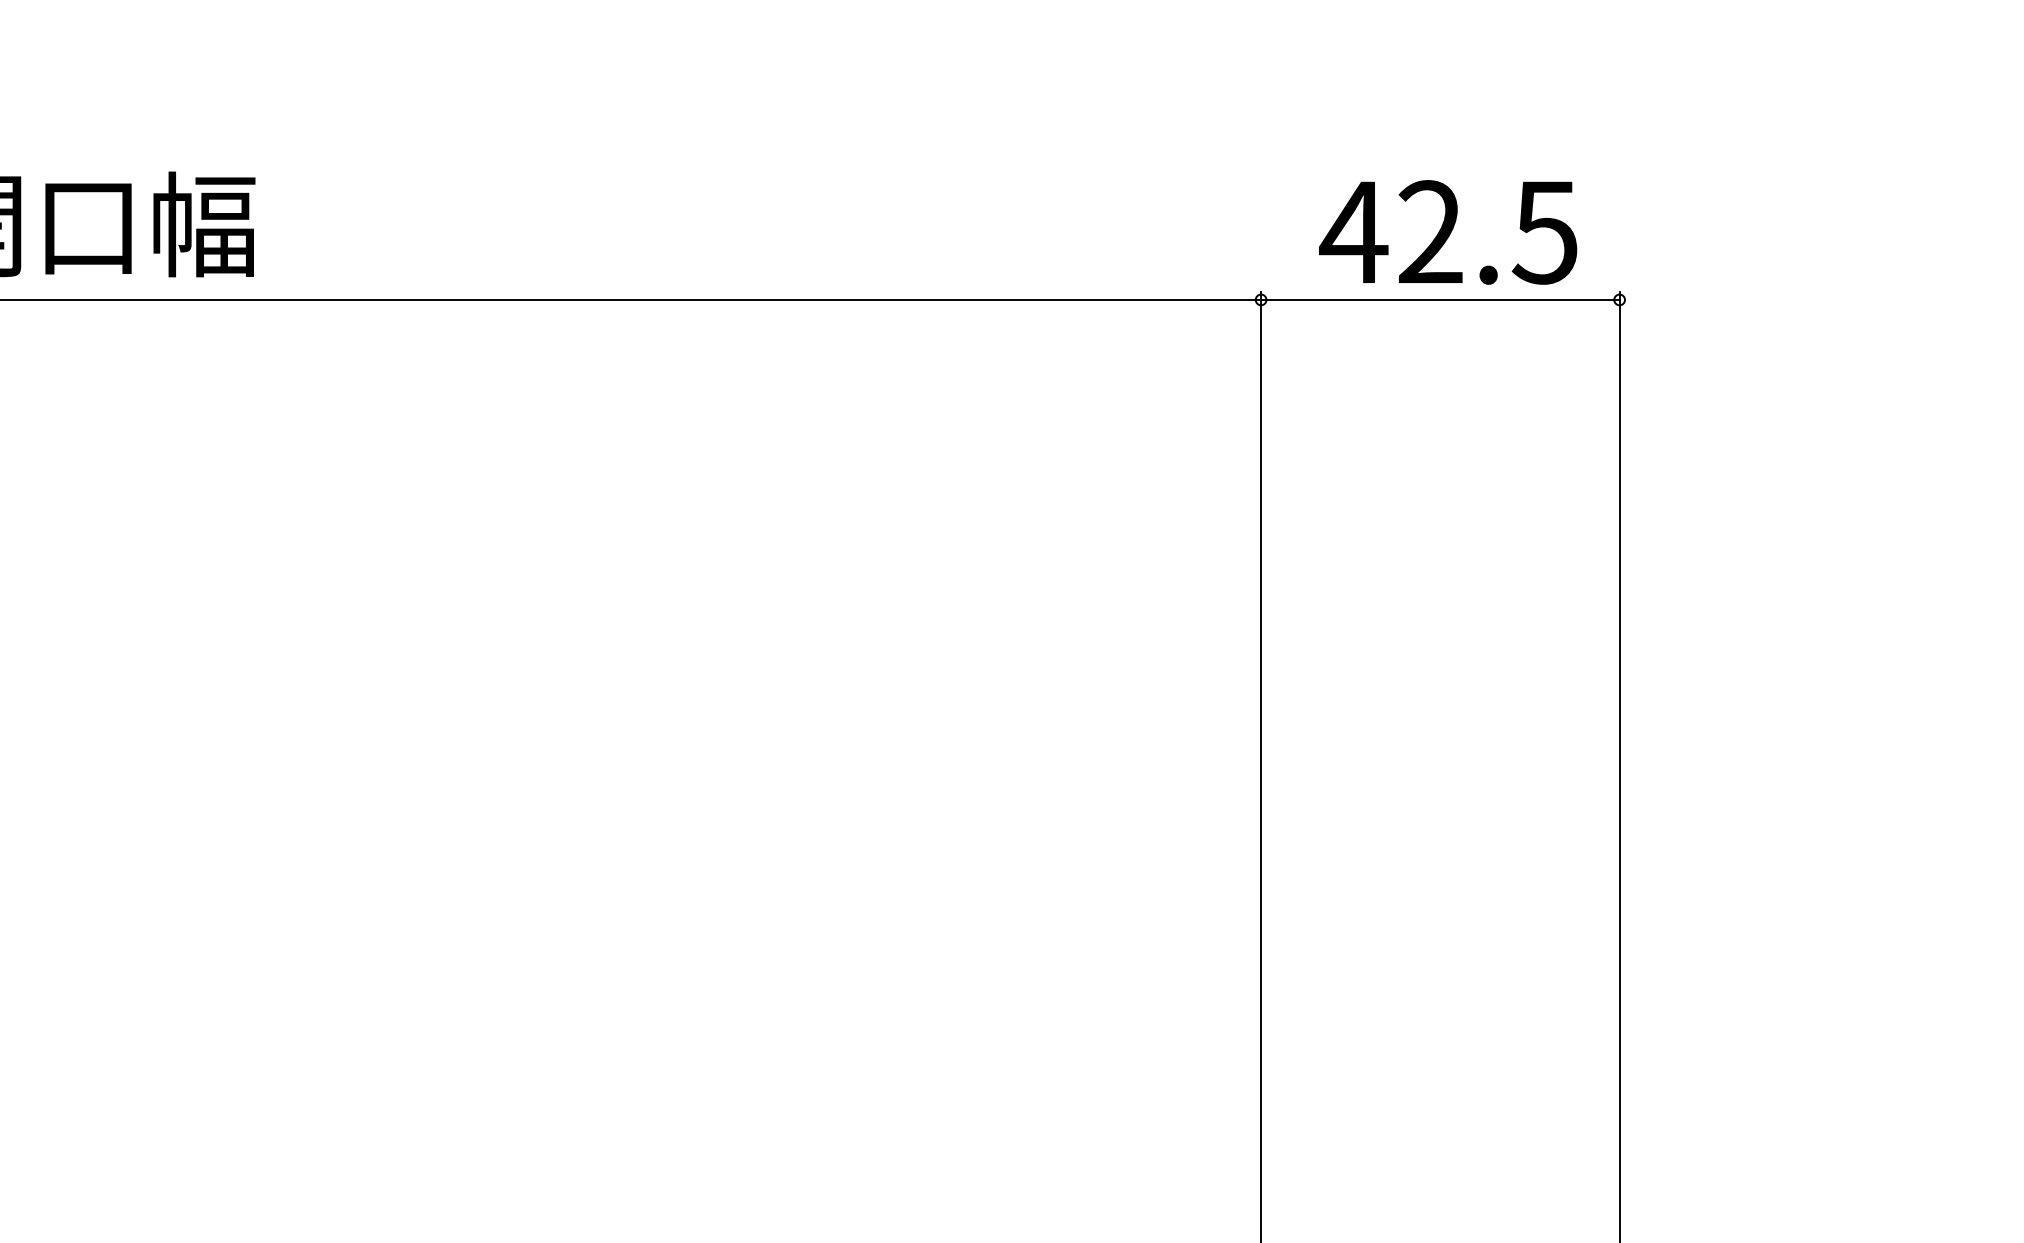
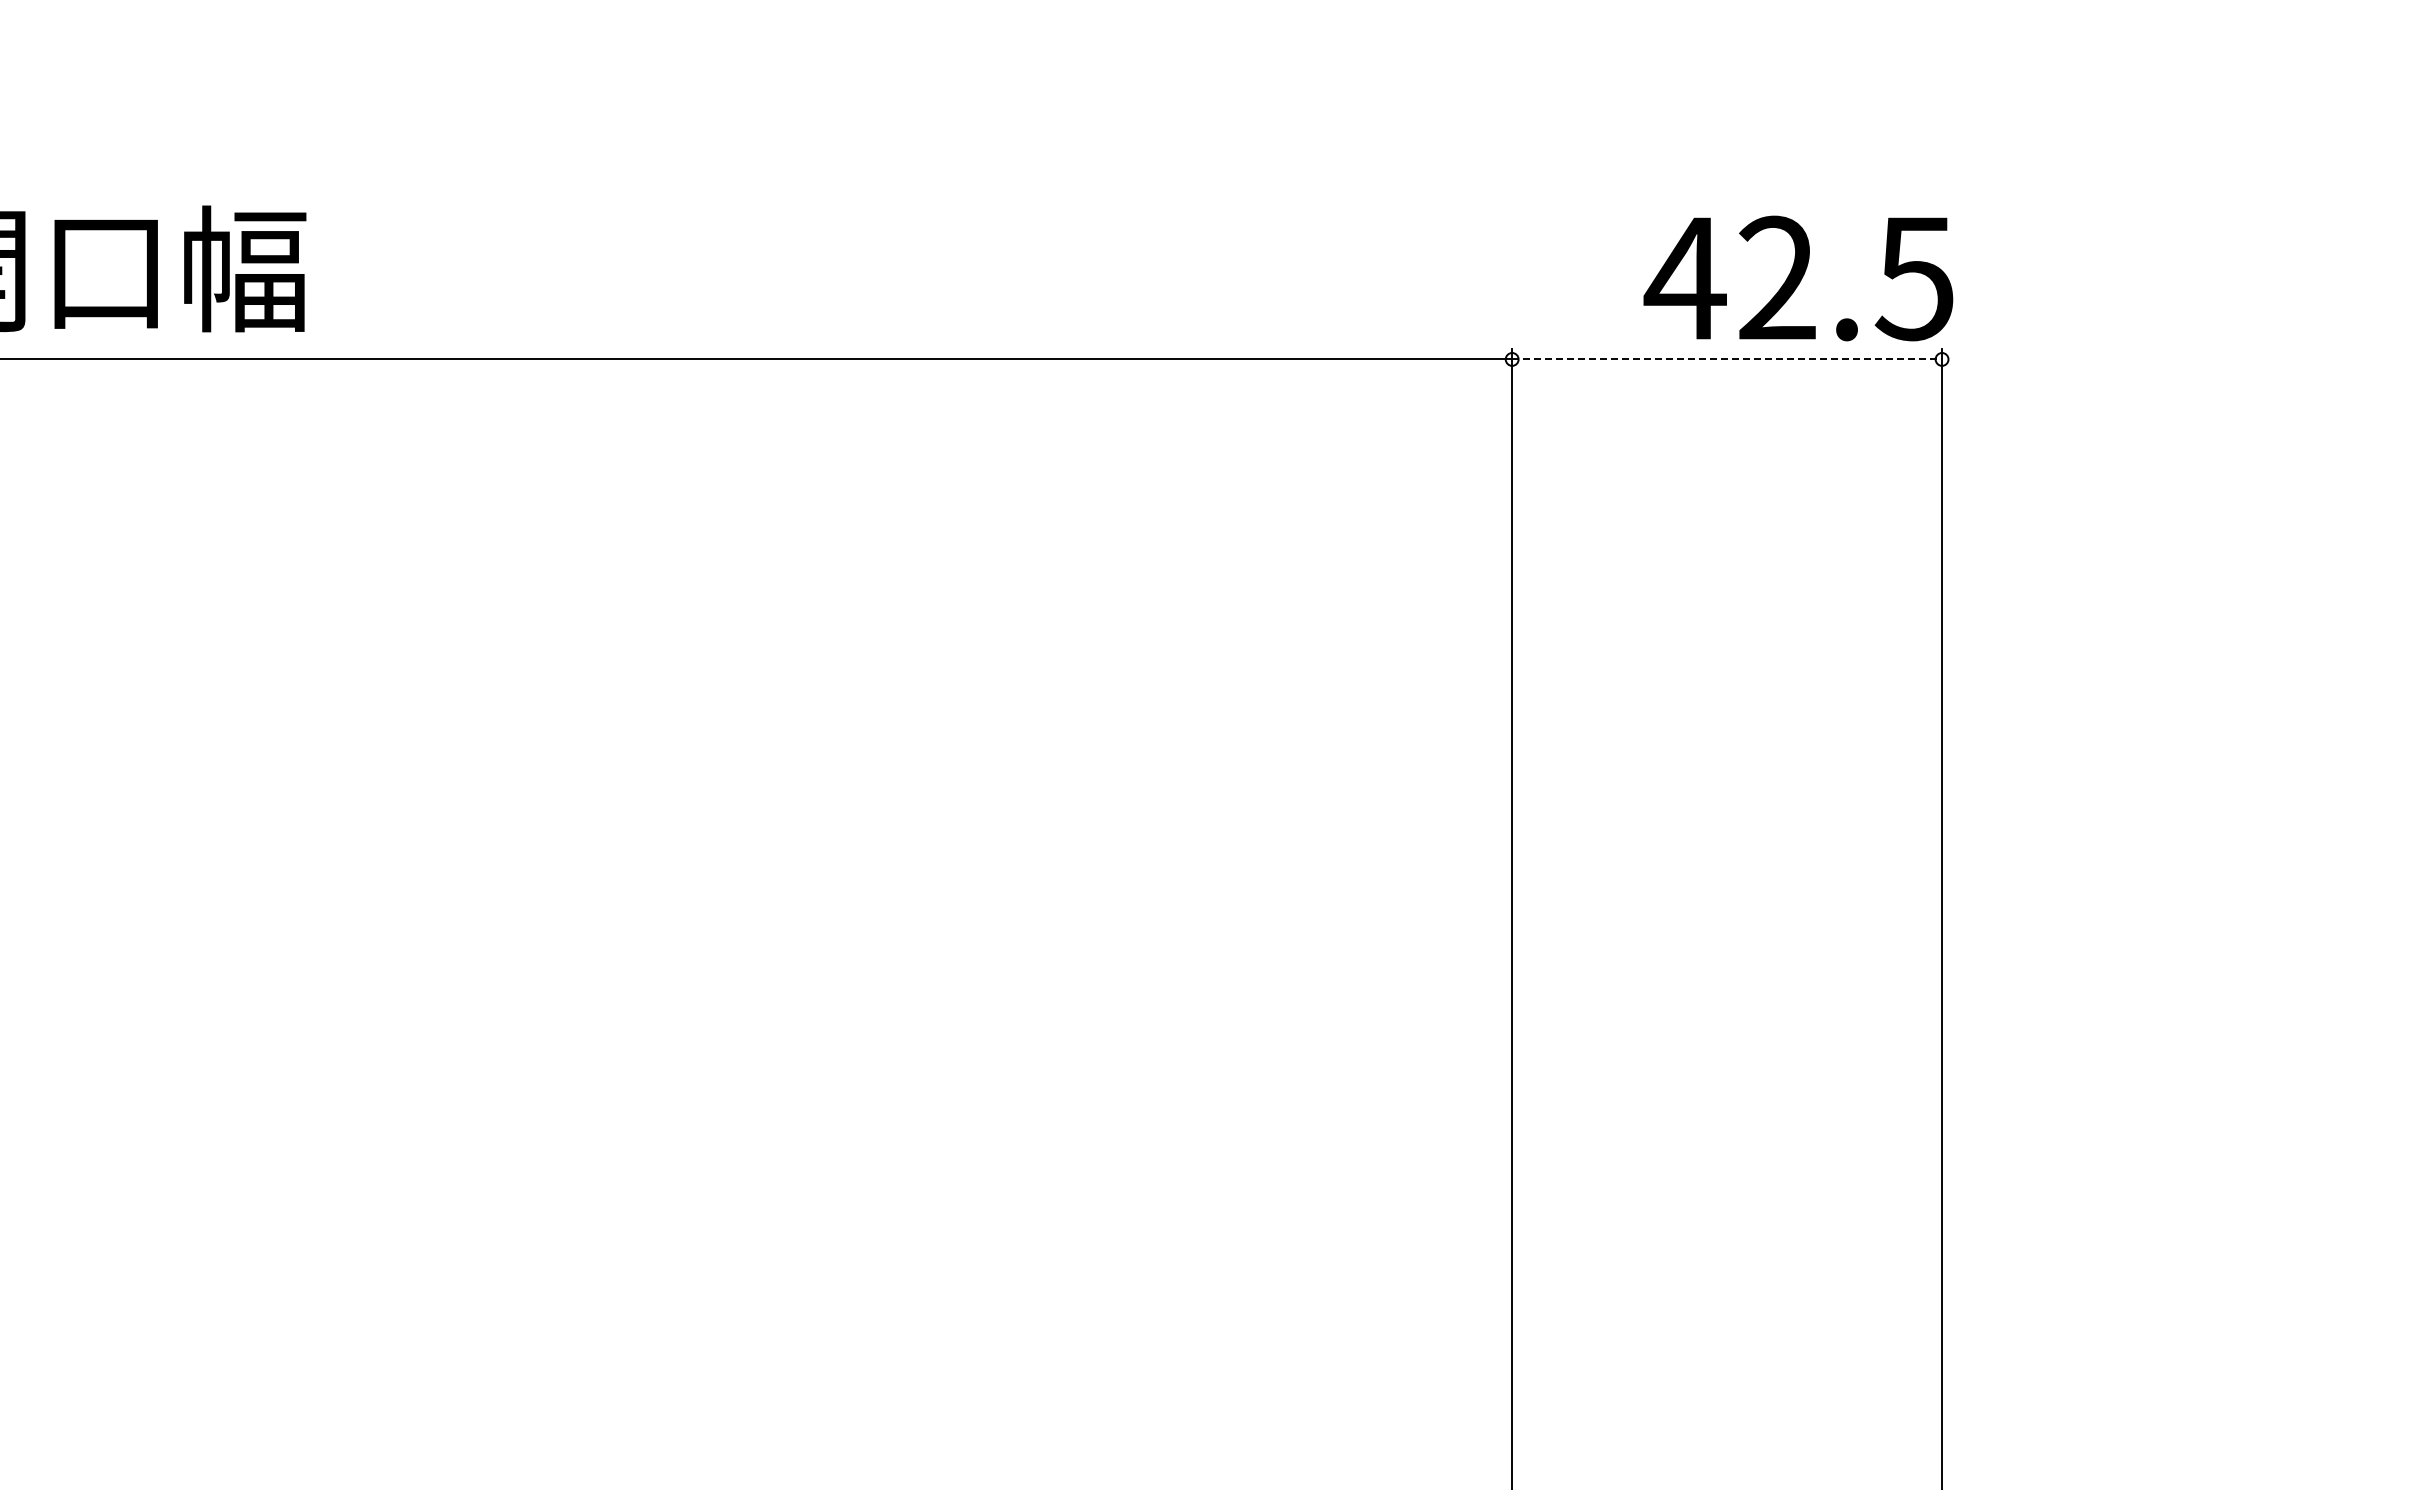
text: (1448, 232) -> (1798, 278), moved
line: (1440, 299) -> (1727, 359), solid -> dashed

